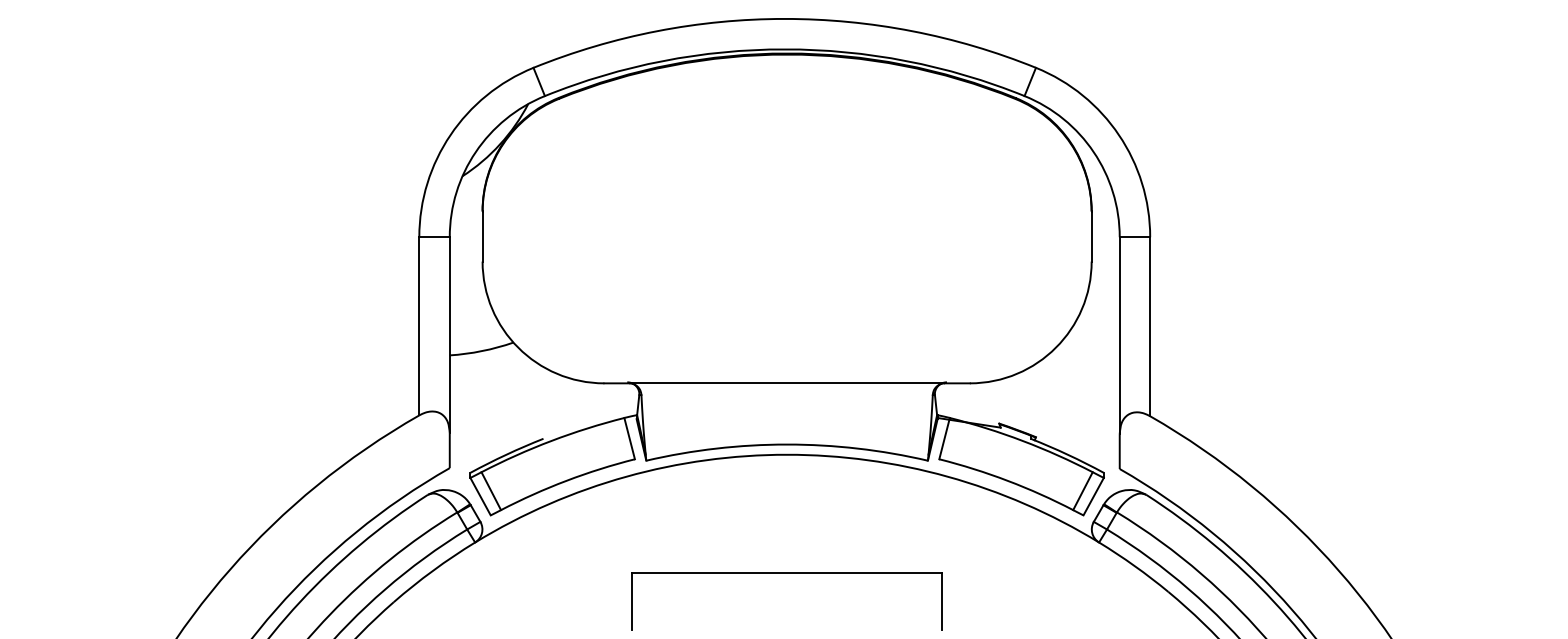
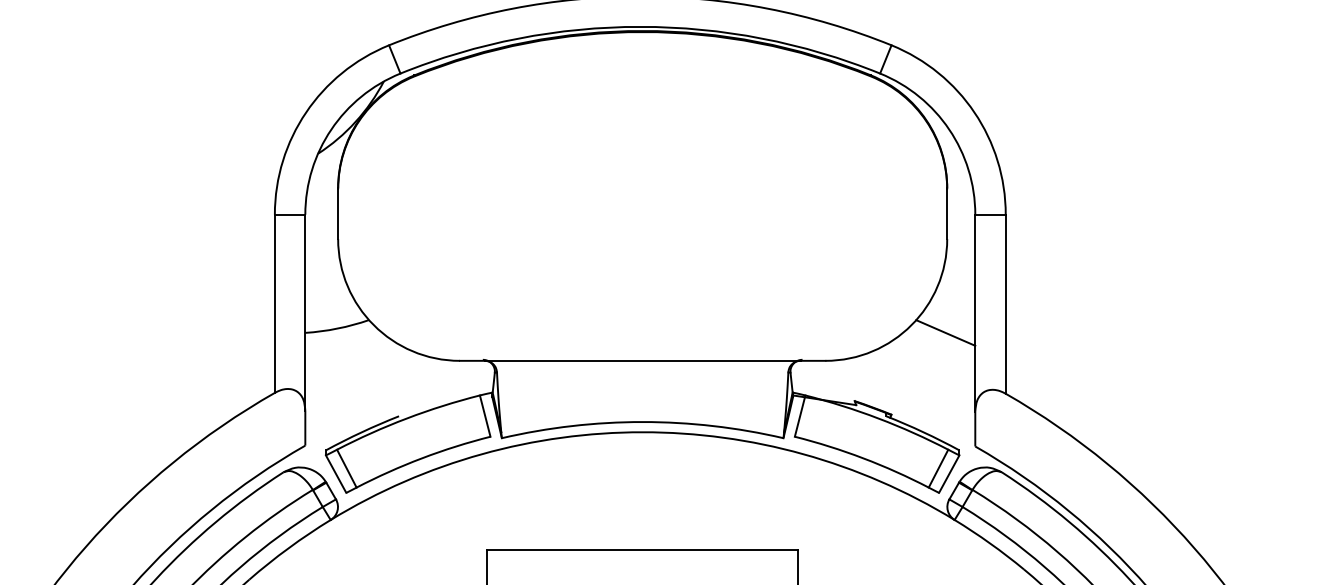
line: (1089, 355) -> (945, 332), added

